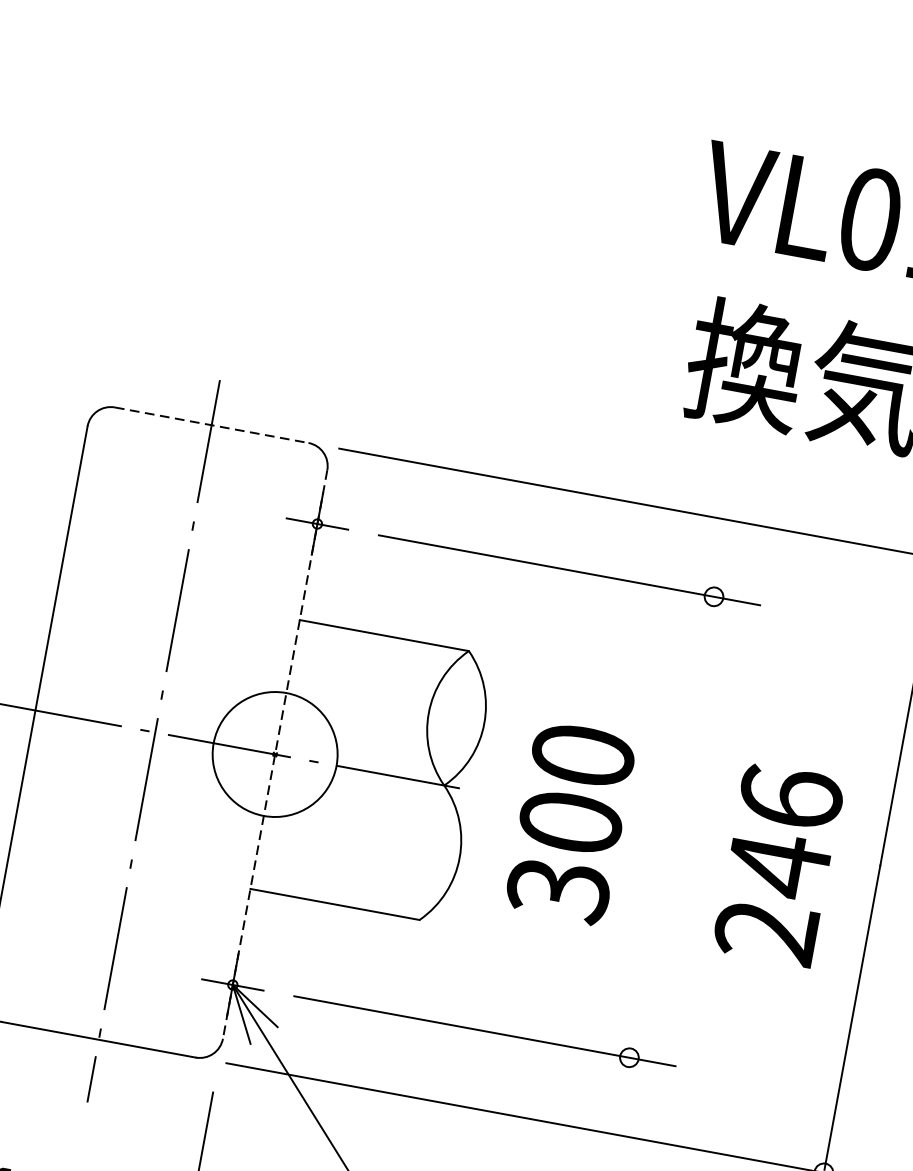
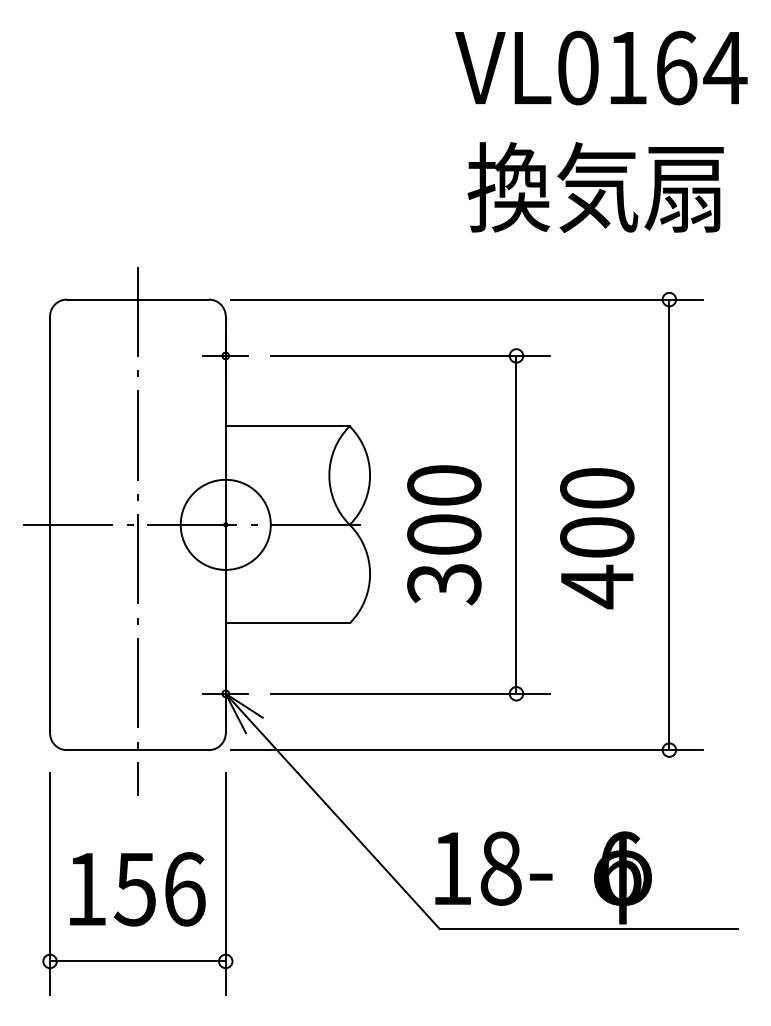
line: (211, 424) -> (137, 299), dashed -> solid
line: (274, 755) -> (225, 525), dashed -> solid
line: (671, 826) -> (516, 524), added
text: (778, 866) -> (597, 538), 246 -> 400

